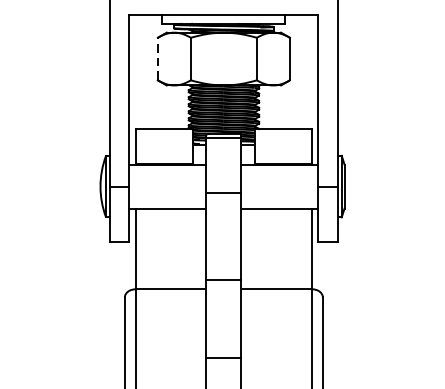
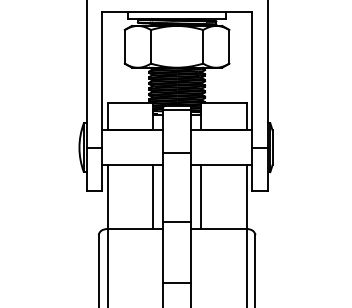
line: (157, 58) -> (124, 46), dashed -> solid
line: (192, 249) -> (152, 197), added
line: (254, 249) -> (201, 197), added

